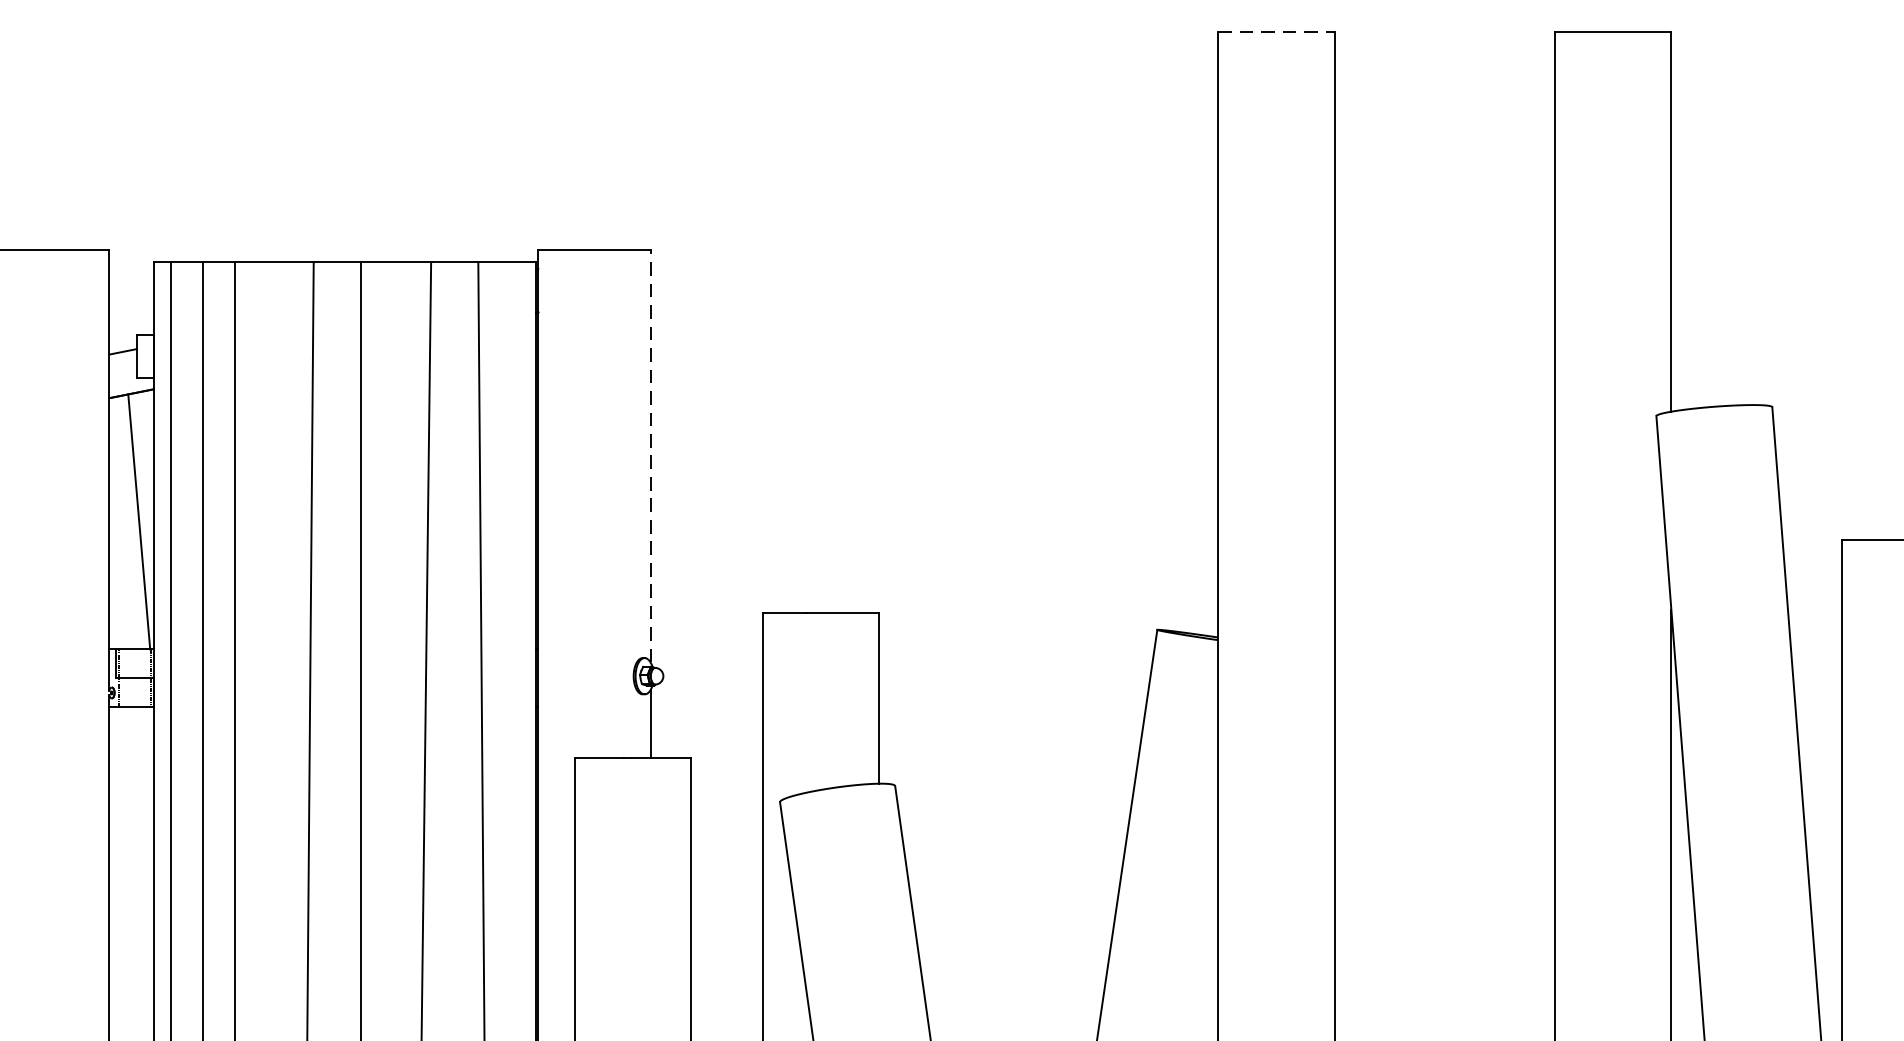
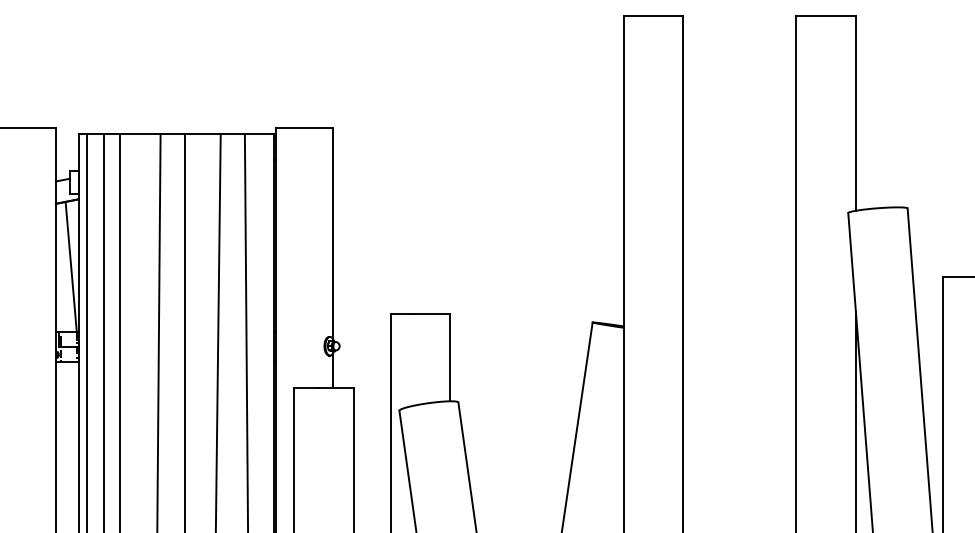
line: (1276, 32) -> (653, 16), dashed -> solid
line: (651, 456) -> (333, 233), dashed -> solid

